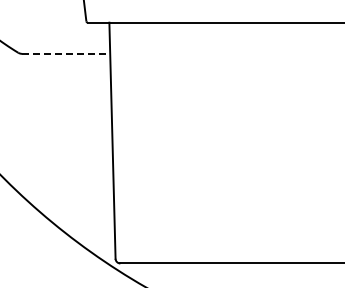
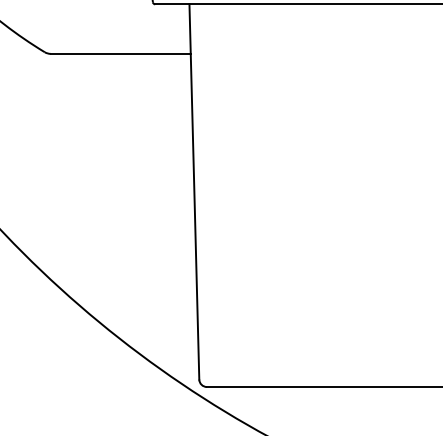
line: (66, 53) -> (121, 53), dashed -> solid

